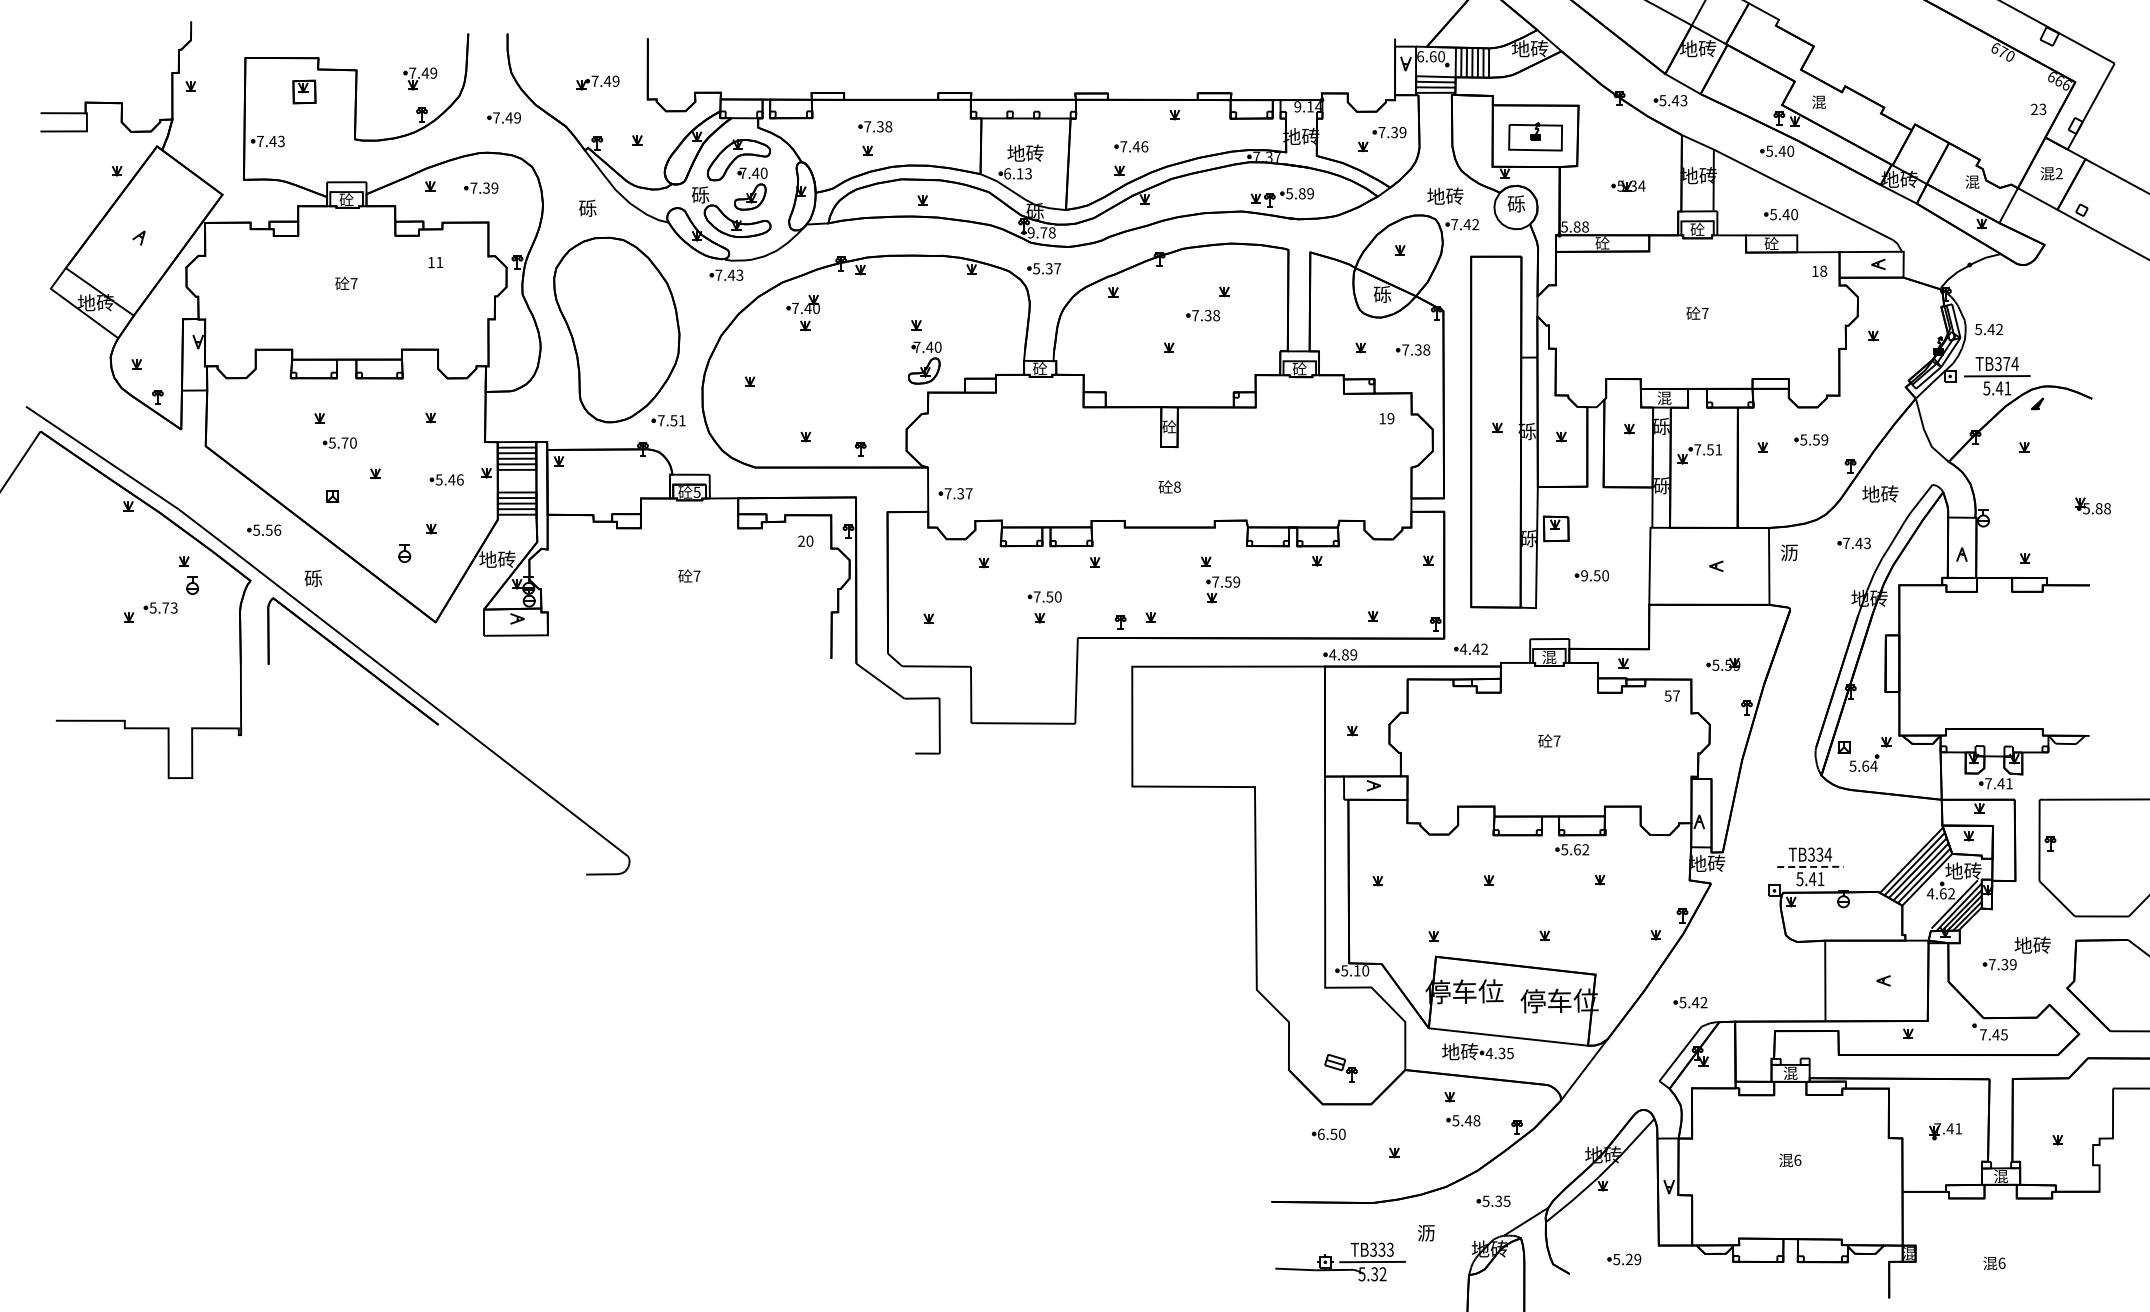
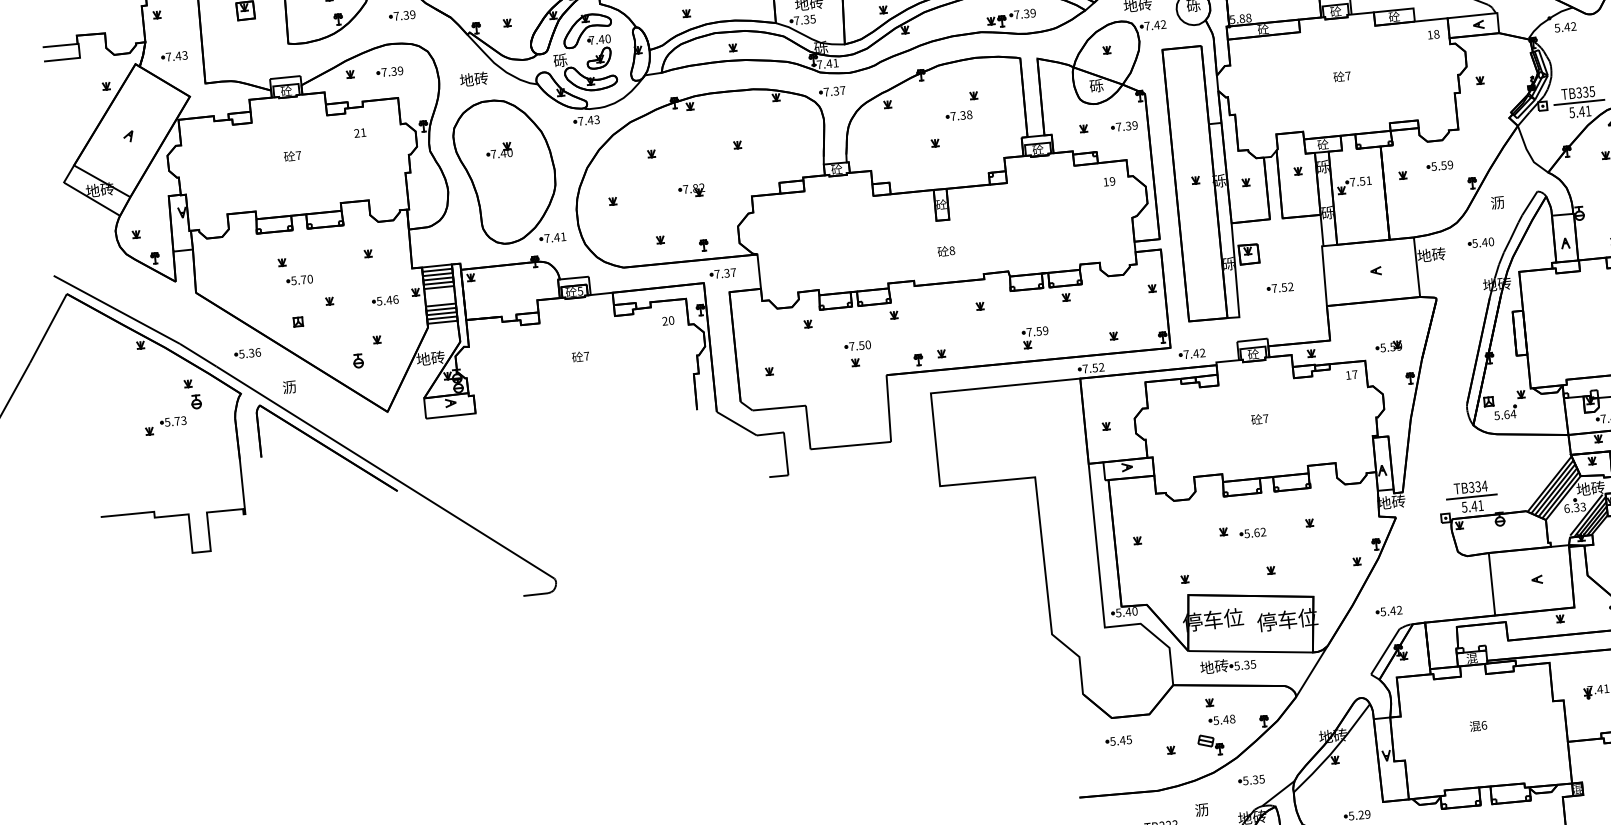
text: (508, 117) -> (405, 15), 7.49 -> 7.39
part: (267, 141) -> (174, 56), moved
text: (1017, 173) -> (804, 19), 6.13 -> 7.35
text: (1295, 193) -> (1021, 14), 5.89 -> 7.39
text: (587, 207) -> (473, 78), 砾 -> 地砖
text: (1041, 232) -> (827, 63), 9.78 -> 7.41
text: (431, 262) -> (357, 133), 11 -> 21
text: (1036, 268) -> (826, 91), 5.37 -> 7.37
part: (802, 304) -> (498, 150), moved
text: (1989, 329) -> (1565, 27), moved
text: (1426, 349) -> (1134, 125), 7.38 -> 7.39
part: (924, 362) -> (746, 173), removed
text: (2010, 363) -> (1588, 91), TB374 -> TB335
part: (852, 377) -> (692, 190), added
text: (1664, 397) -> (1322, 144), 混 -> 砼
text: (673, 420) -> (556, 237), 7.51 -> 7.41
part: (955, 493) -> (722, 273), moved
text: (1880, 493) -> (1497, 202), 地砖 -> 沥
text: (269, 529) -> (251, 352), 5.56 -> 5.36
text: (1856, 543) -> (1482, 242), 7.43 -> 5.40
text: (1789, 552) -> (1431, 254), 沥 -> 地砖
text: (1595, 575) -> (1283, 287), 9.50 -> 7.52
text: (312, 578) -> (288, 387), 砾 -> 沥
part: (1223, 589) -> (1035, 337), moved
text: (1463, 648) -> (1186, 354), 4.42 -> 7.42
text: (1343, 654) -> (1093, 367), 4.89 -> 7.52
text: (1549, 656) -> (1253, 353), 混 -> 砼
text: (1667, 695) -> (1347, 374), 57 -> 17
part: (1572, 849) -> (1253, 532), moved
line: (1811, 866) -> (1472, 496), dashed -> solid
text: (1940, 893) -> (1574, 507), 4.62 -> 6.33
text: (1356, 970) -> (1127, 611), 5.10 -> 5.40
text: (1489, 1053) -> (1237, 665), 4.35 -> 5.35
part: (1340, 1068) -> (1210, 745), moved
text: (1331, 1134) -> (1120, 740), 6.50 -> 5.45

